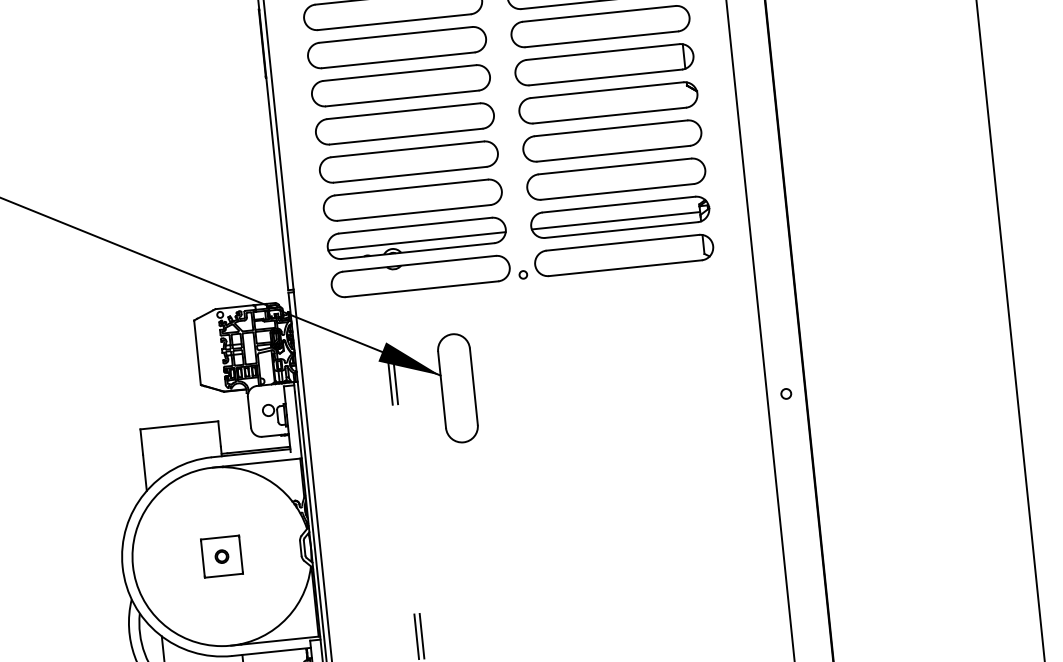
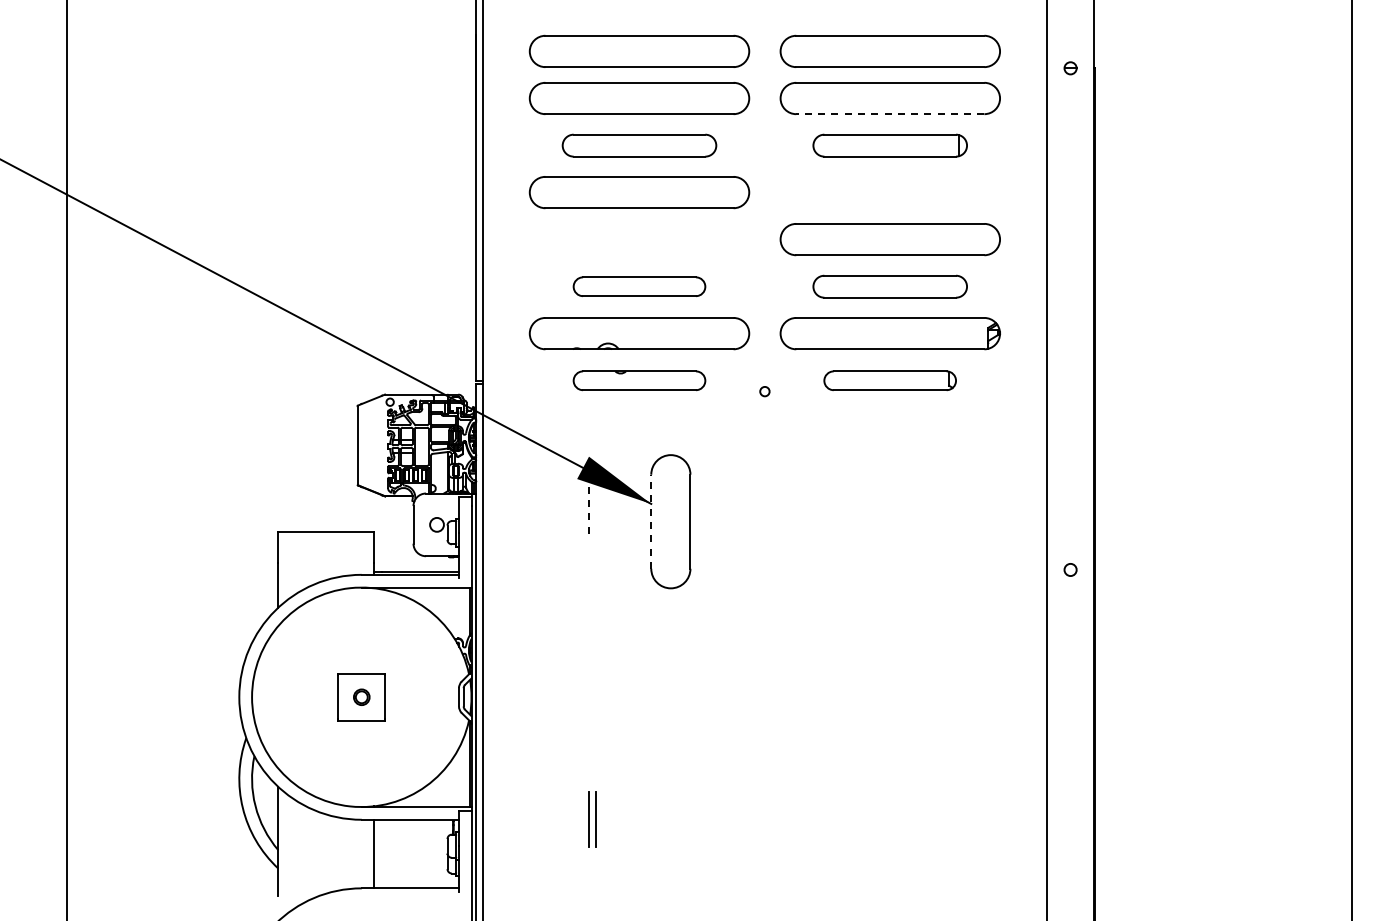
line: (601, 39) -> (889, 114), solid -> dashed
part: (603, 64) -> (889, 145), size x0.7
part: (401, 85) -> (639, 145), size x0.7
part: (607, 102) -> (889, 192), removed
part: (408, 162) -> (639, 239), removed
part: (615, 179) -> (889, 286), size x0.7
part: (412, 200) -> (639, 286), size x0.6
line: (615, 220) -> (884, 337), removed
line: (417, 241) -> (639, 337), removed
part: (623, 255) -> (889, 380), size x0.6
part: (420, 276) -> (639, 380), size x0.6
line: (390, 381) -> (589, 505), solid -> dashed
line: (395, 381) -> (595, 505), removed
line: (442, 389) -> (651, 521), solid -> dashed

